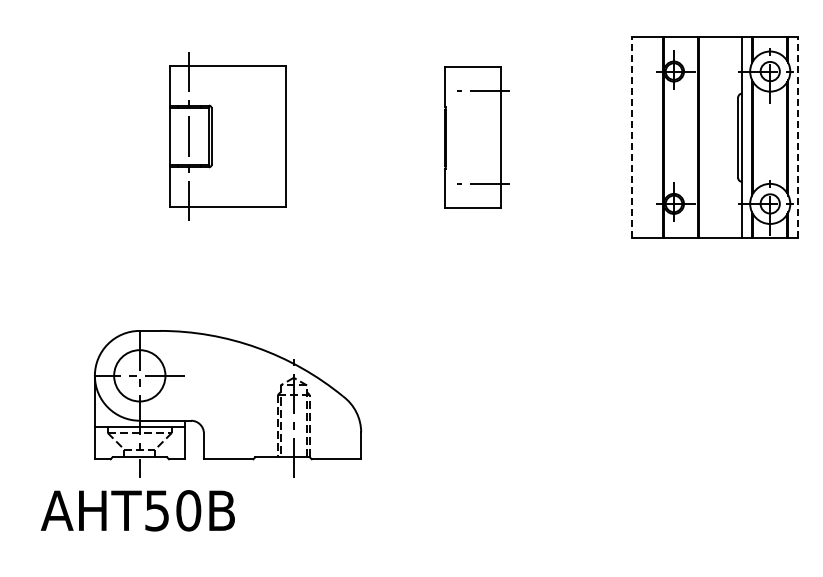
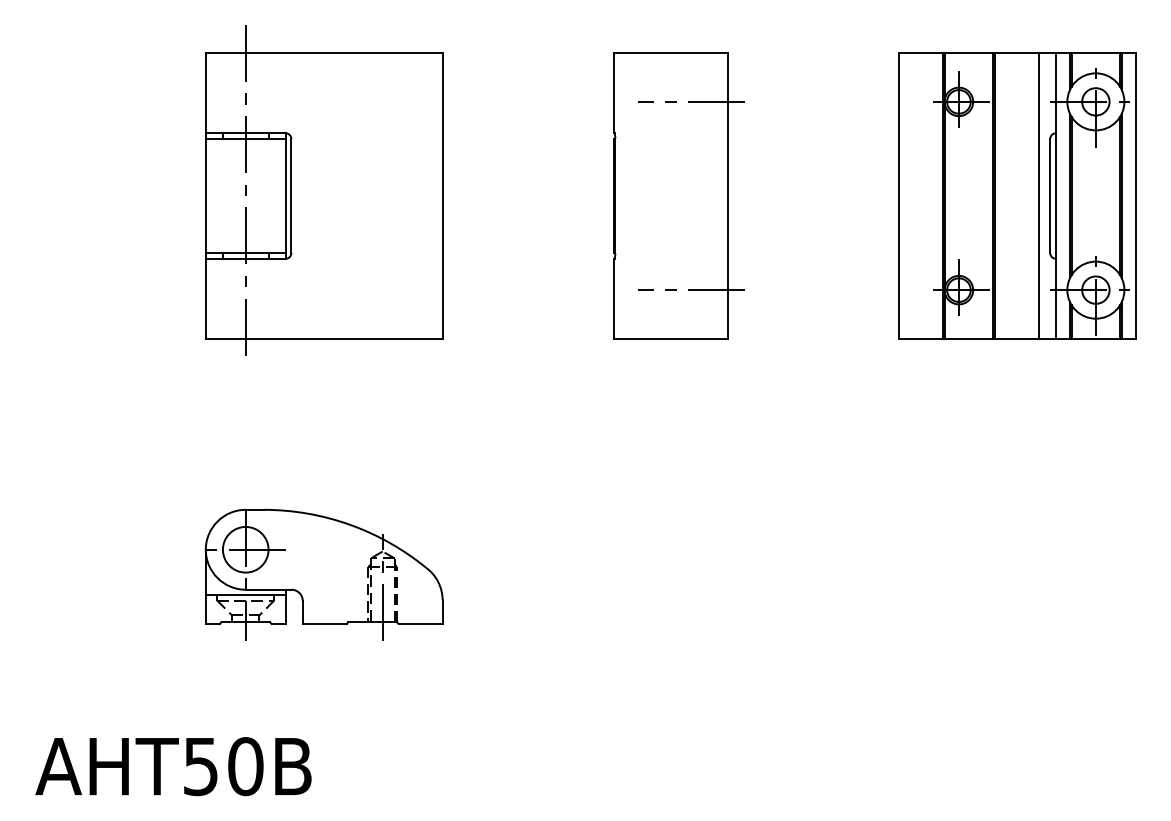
part: (227, 133) -> (323, 189), size x1.43
part: (476, 137) -> (677, 195), size x1.43
line: (631, 137) -> (898, 195), dashed -> solid
line: (730, 137) -> (1039, 195), added
line: (798, 137) -> (1136, 195), dashed -> solid
part: (227, 403) -> (323, 574), size x0.62
text: (137, 510) -> (172, 766), moved

